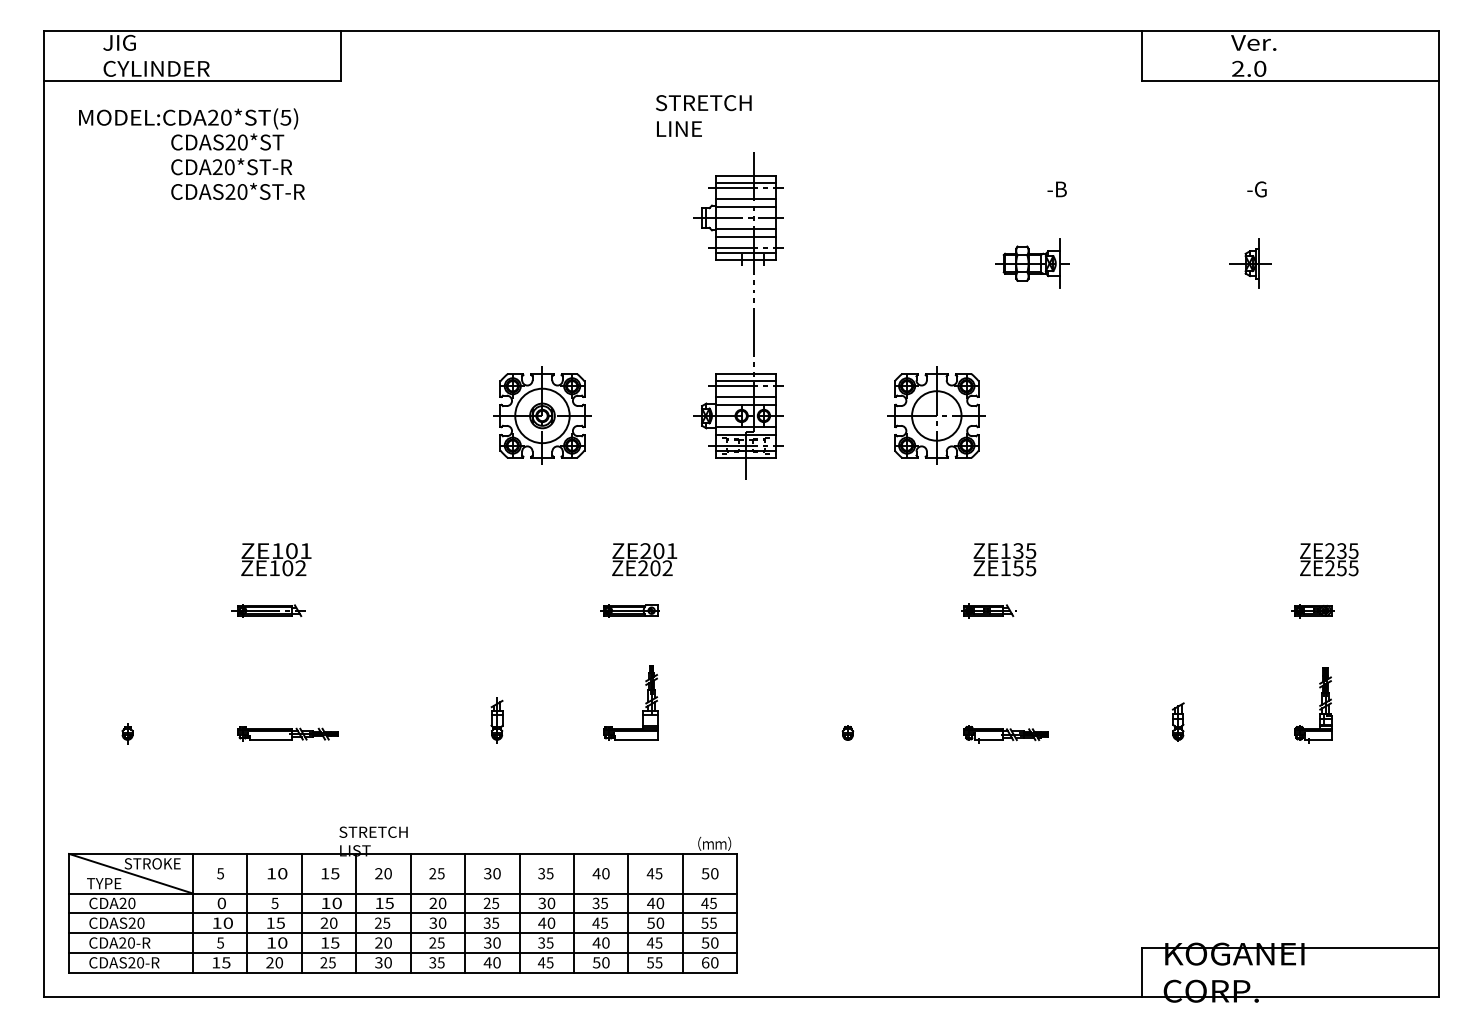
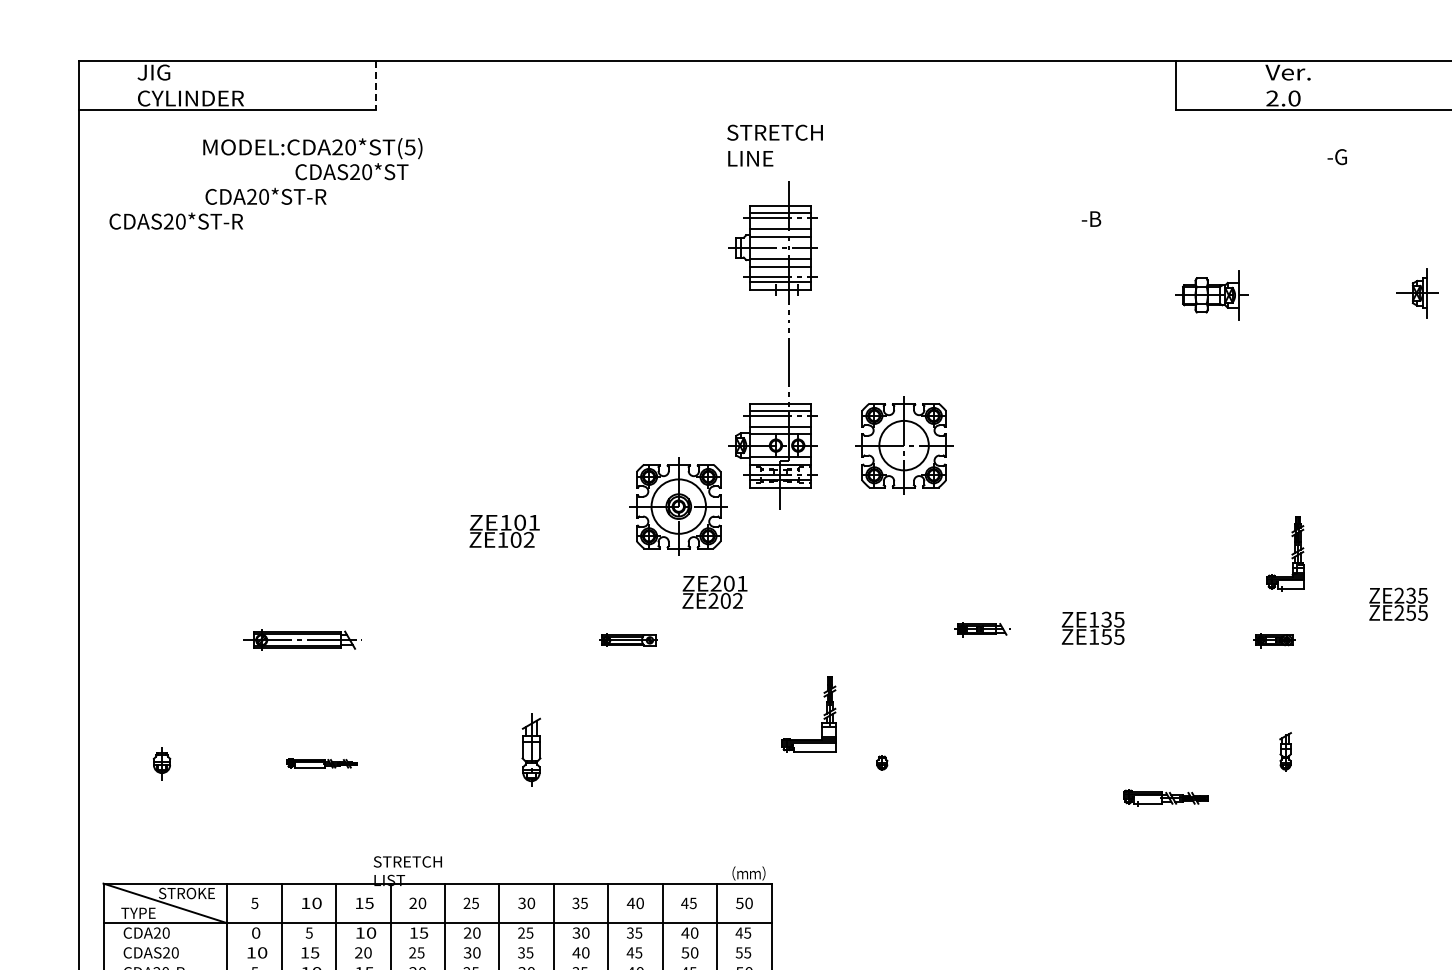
line: (341, 55) -> (375, 85), solid -> dashed
text: (703, 115) -> (774, 145), moved
text: (188, 129) -> (312, 159), moved
text: (1256, 189) -> (1336, 157), moved
text: (237, 191) -> (175, 221), moved
part: (1032, 263) -> (1211, 295), moved
part: (1250, 263) -> (1417, 293), moved
part: (542, 415) -> (678, 506), moved
part: (936, 415) -> (903, 445), moved
text: (276, 559) -> (504, 531), moved
text: (644, 559) -> (714, 592), moved
text: (1004, 559) -> (1092, 628), moved
text: (1329, 559) -> (1398, 604), moved
part: (268, 610) -> (302, 640), size x1.6
part: (629, 610) -> (627, 640), moved
part: (988, 610) -> (981, 629), moved
part: (1312, 611) -> (1273, 641), moved
part: (1313, 705) -> (1285, 554), moved
part: (642, 710) -> (820, 722), moved
part: (496, 720) -> (530, 750), size x1.6
part: (1177, 721) -> (1284, 751), moved
part: (127, 733) -> (161, 763), size x1.6
part: (287, 733) -> (321, 763), size x0.7
part: (1005, 734) -> (1164, 798), moved
line: (403, 913) -> (437, 943), removed
line: (403, 933) -> (437, 963), removed

